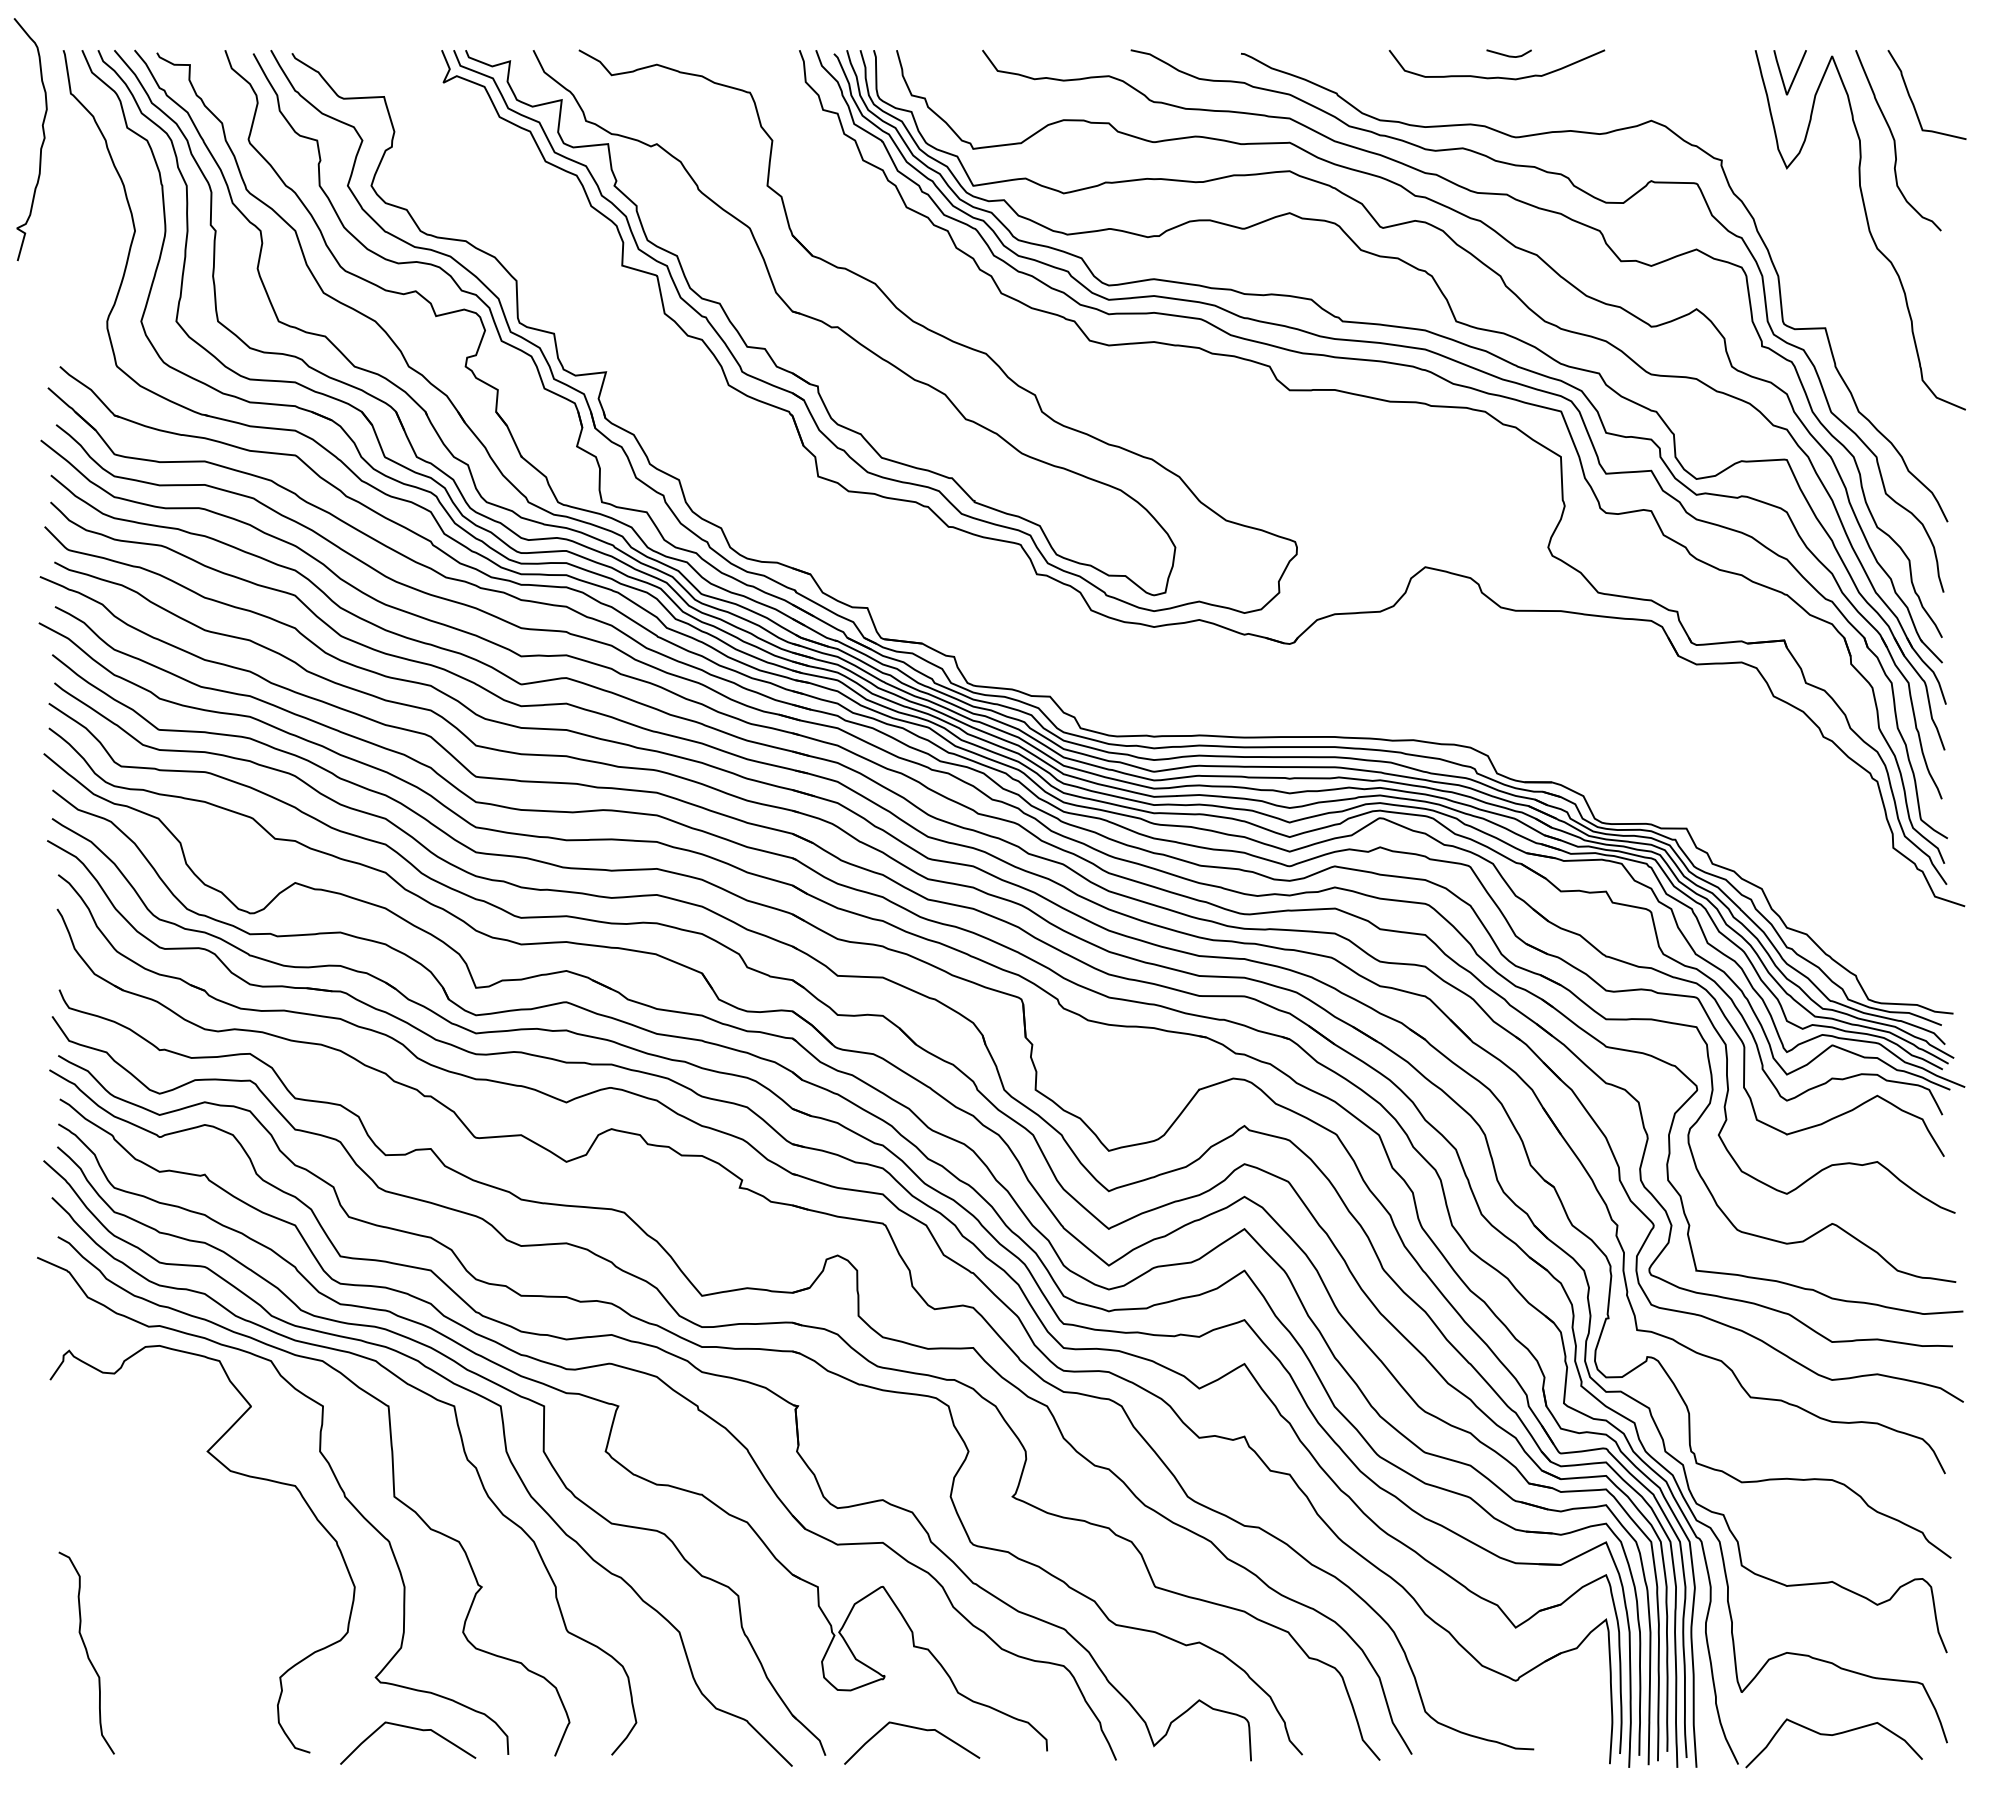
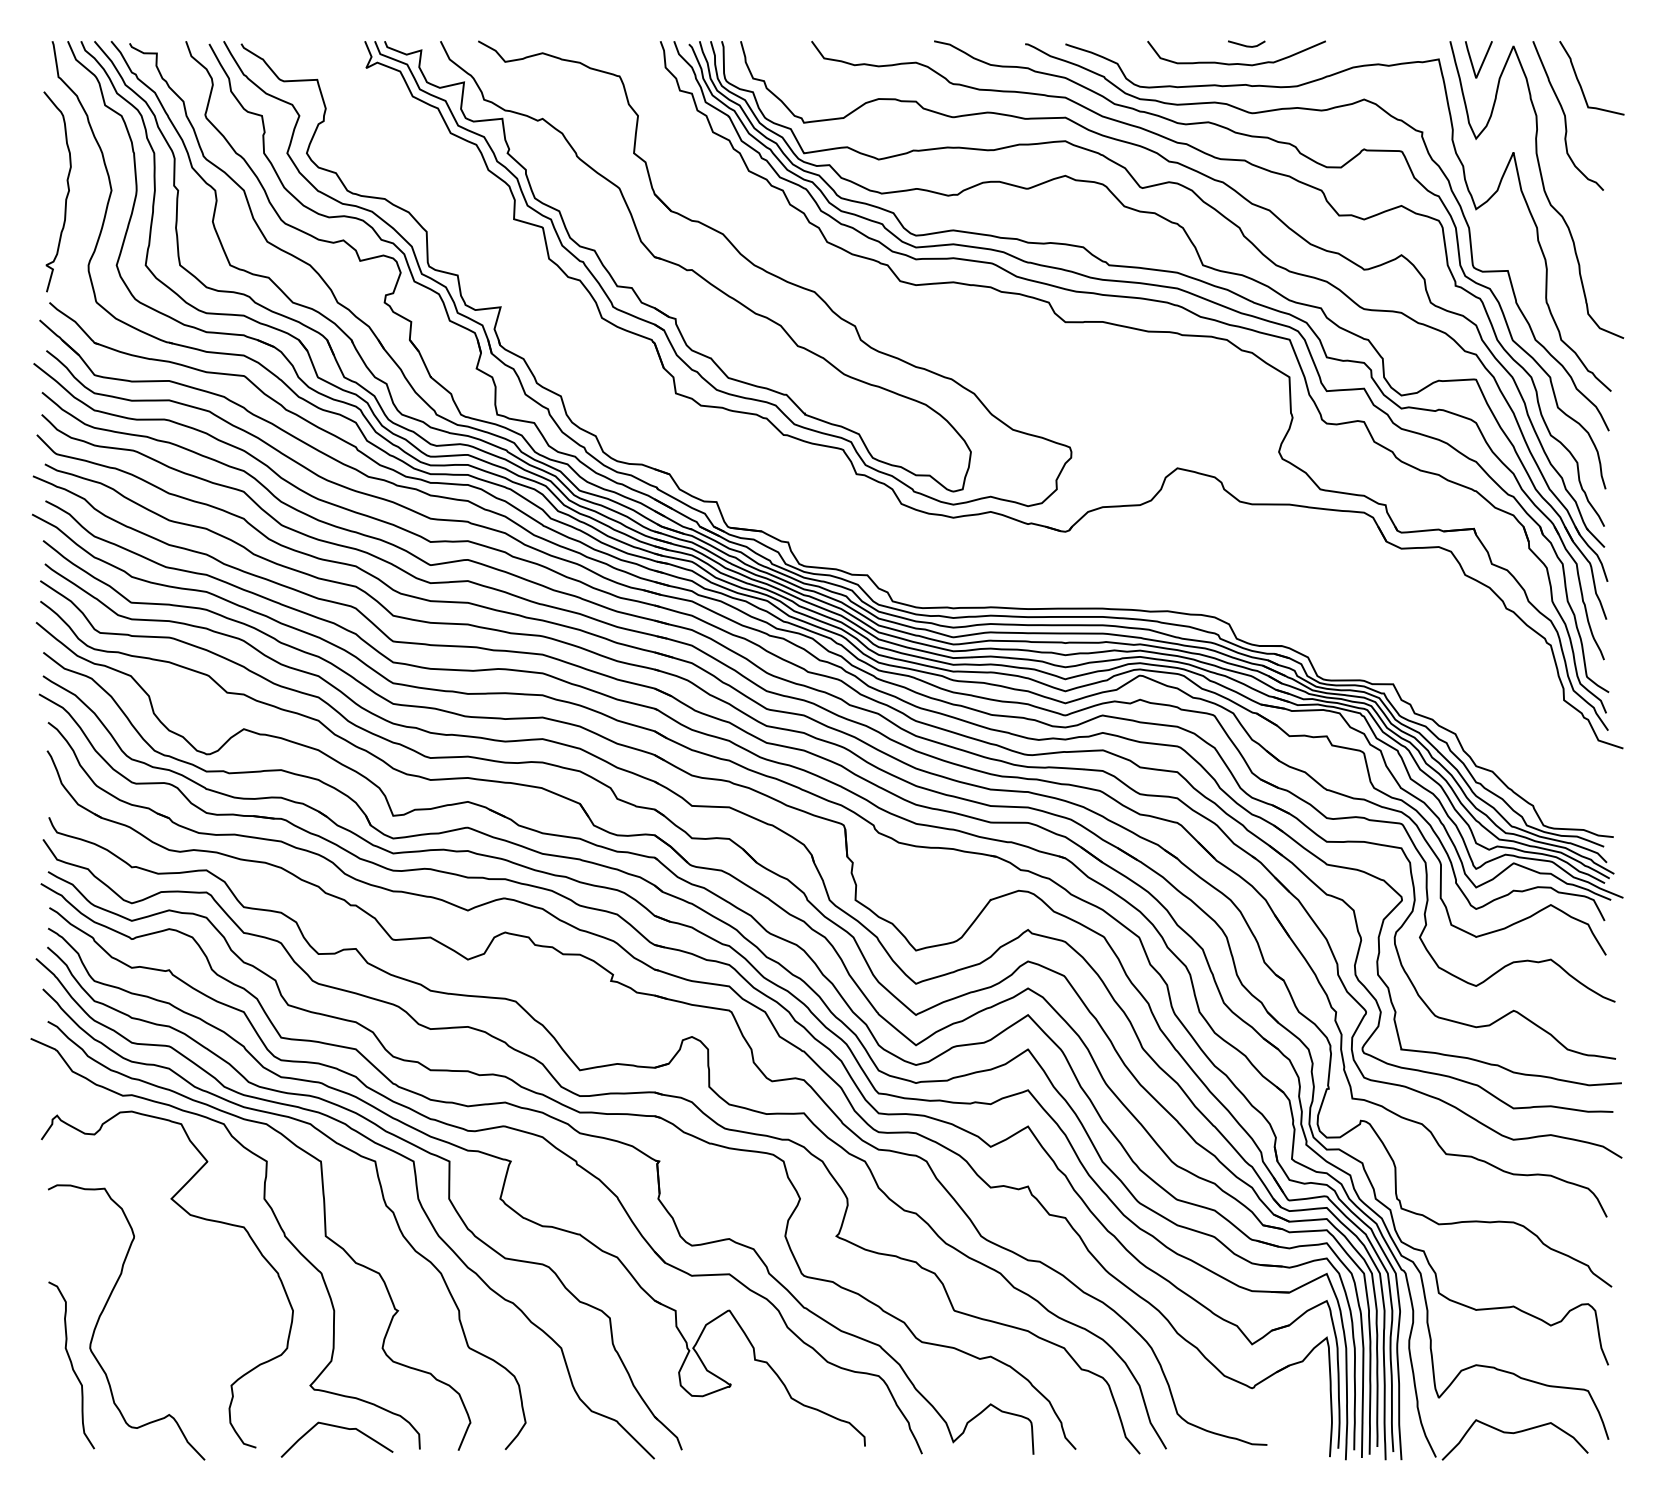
curve: (42, 140) -> (67, 192), moved
curve: (1772, 218) -> (1464, 180), added
curve: (125, 1587) -> (103, 1311), added
curve: (917, 1729) -> (757, 1428), removed

